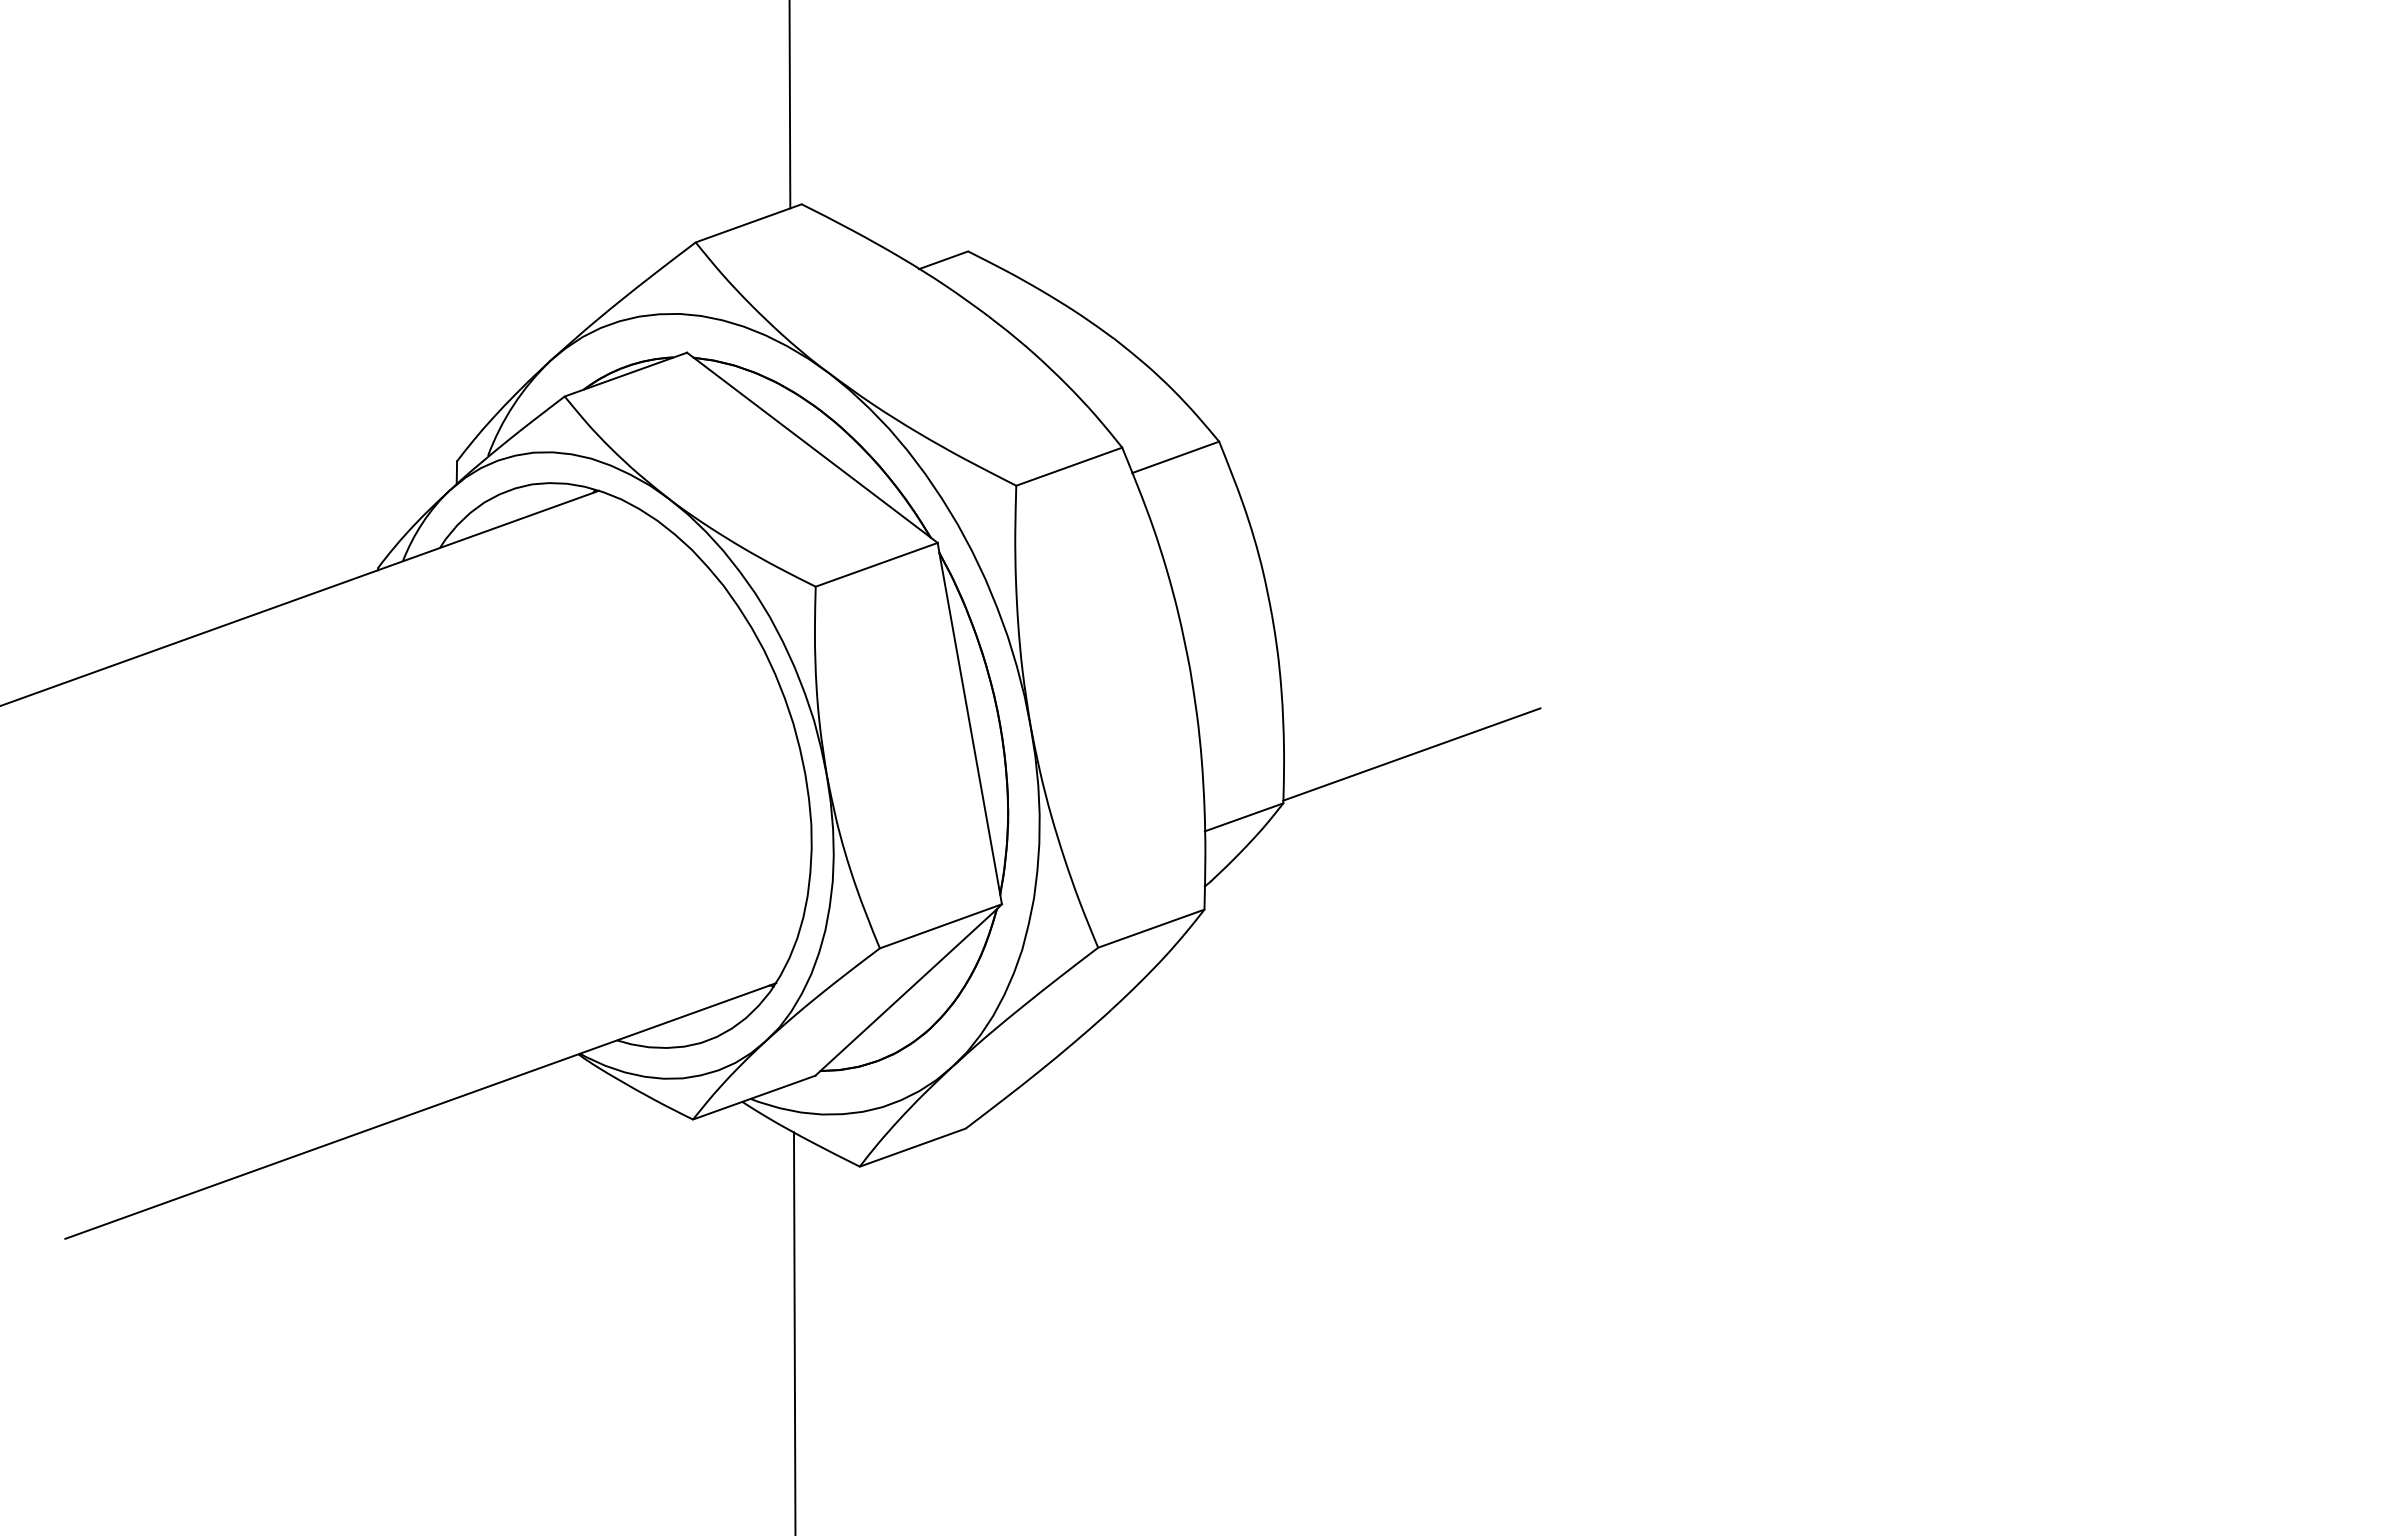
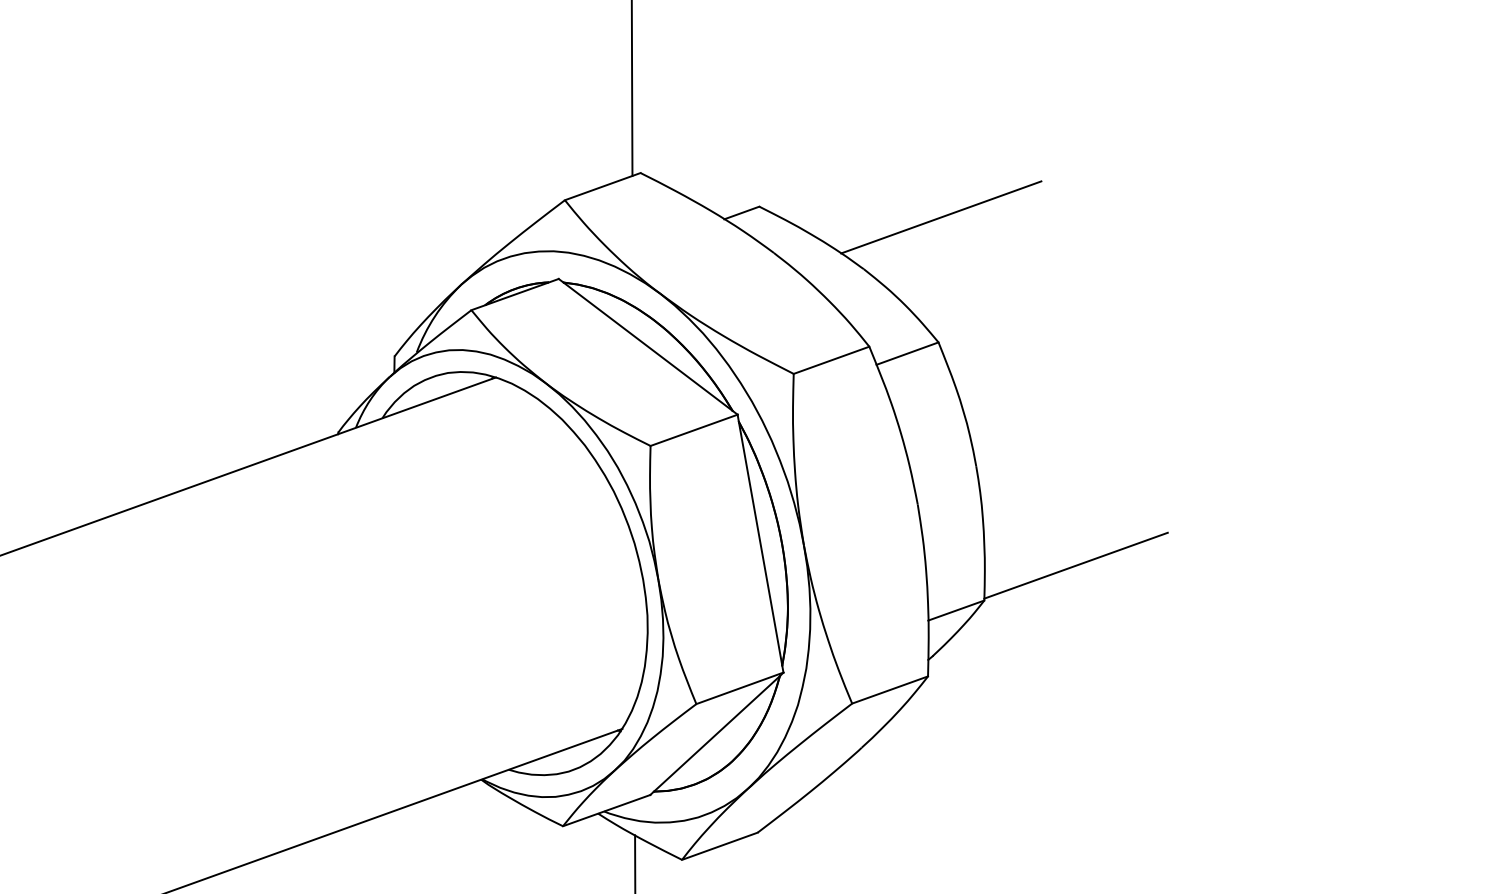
line: (1222, 266) -> (940, 217), added

